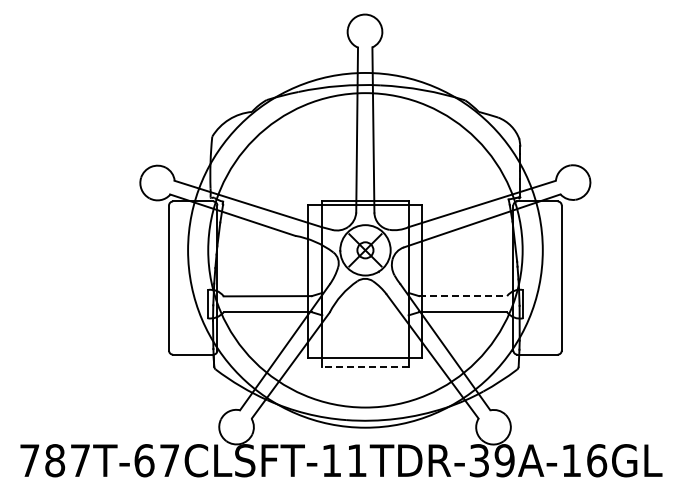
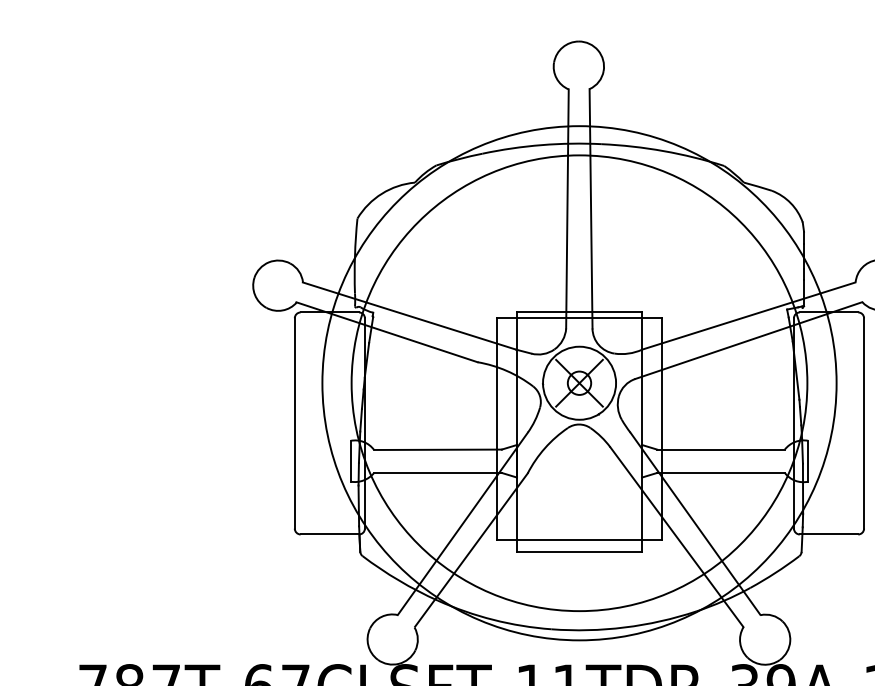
line: (463, 296) -> (721, 450), dashed -> solid
line: (364, 366) -> (578, 551), dashed -> solid

